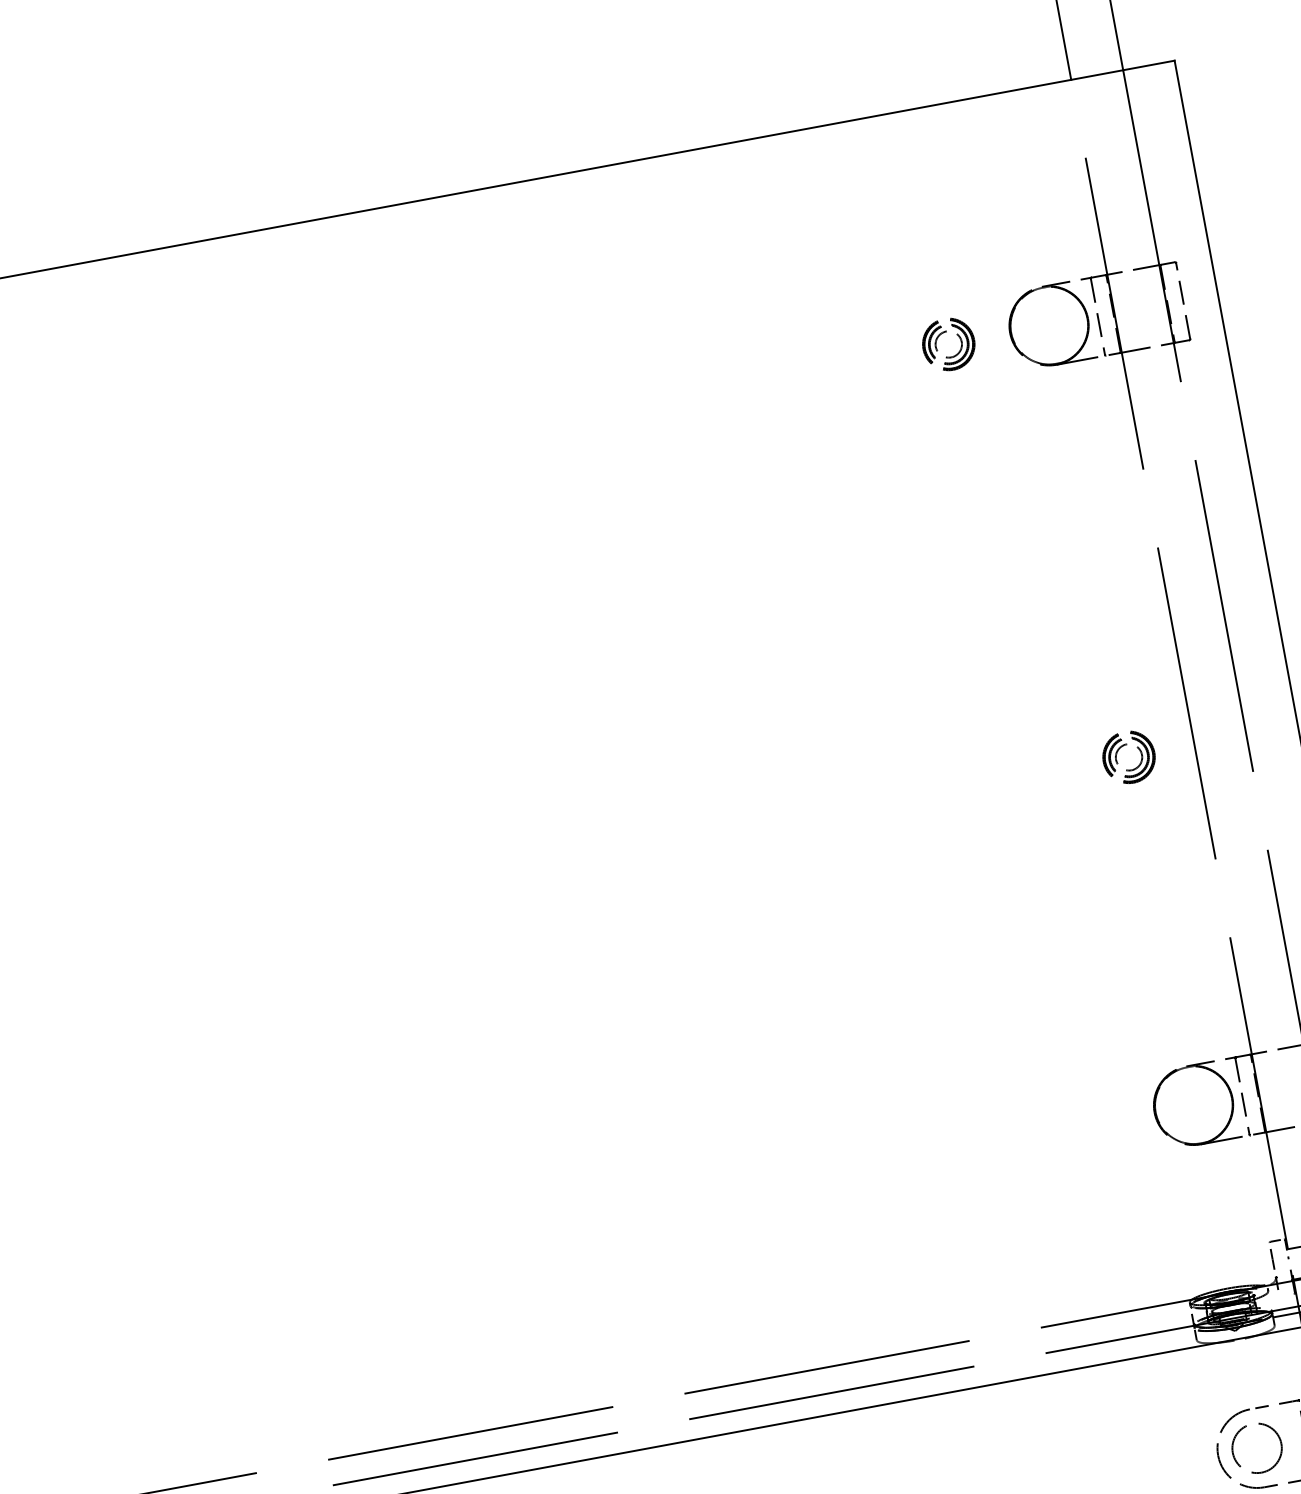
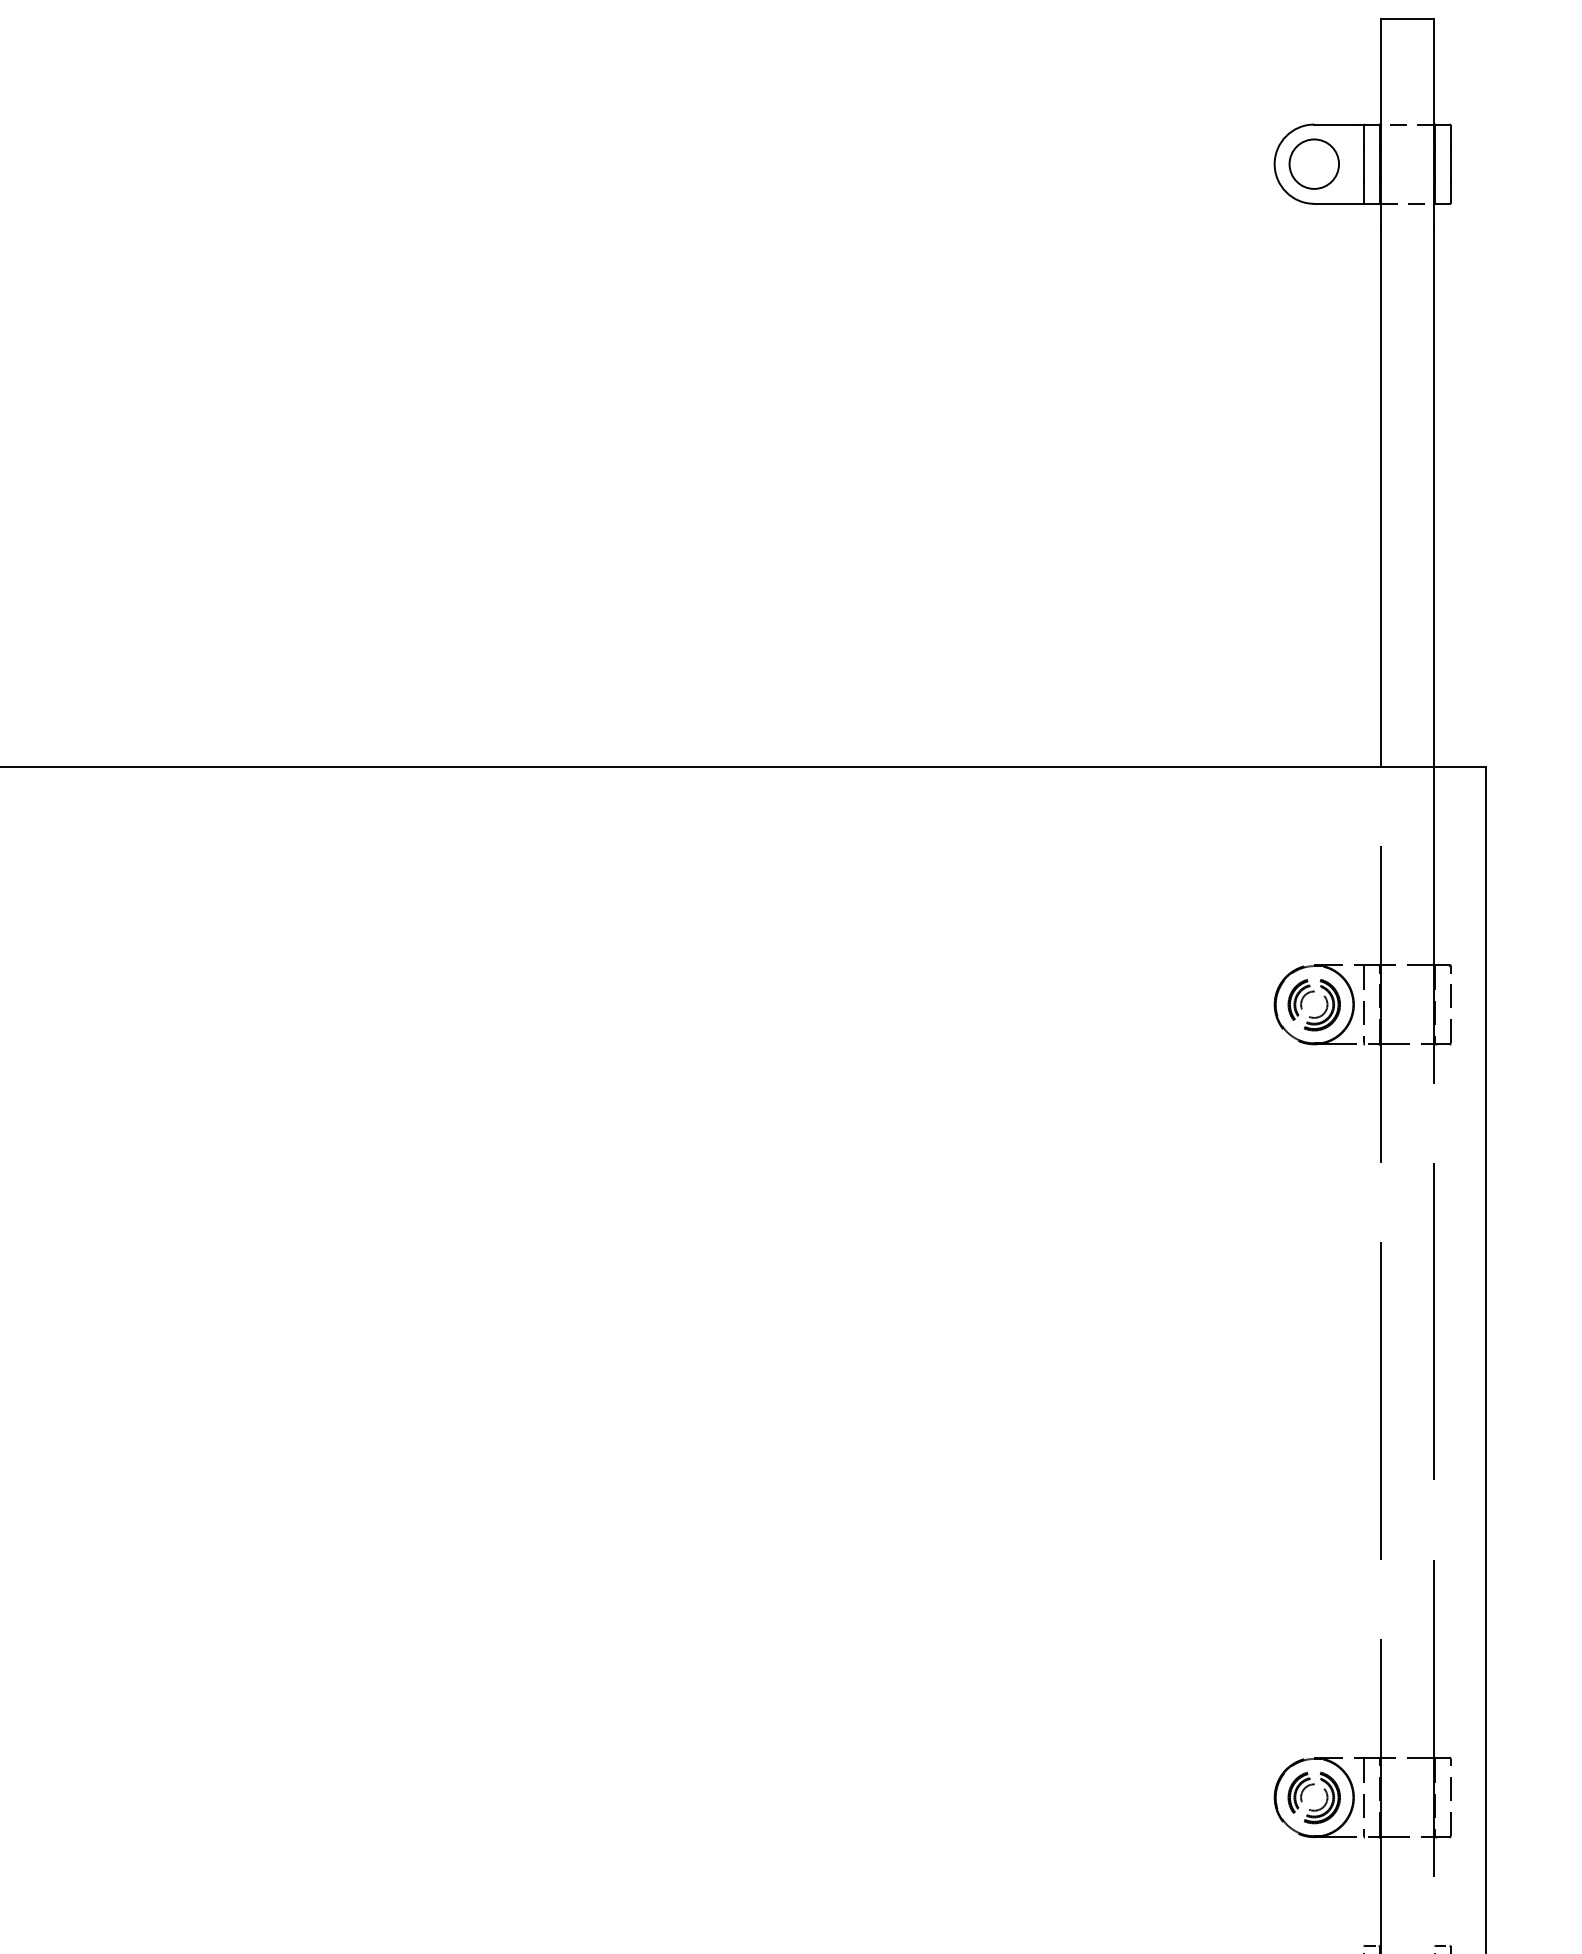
part: (937, 348) -> (1302, 1006), moved
part: (1117, 758) -> (1302, 1796), moved

